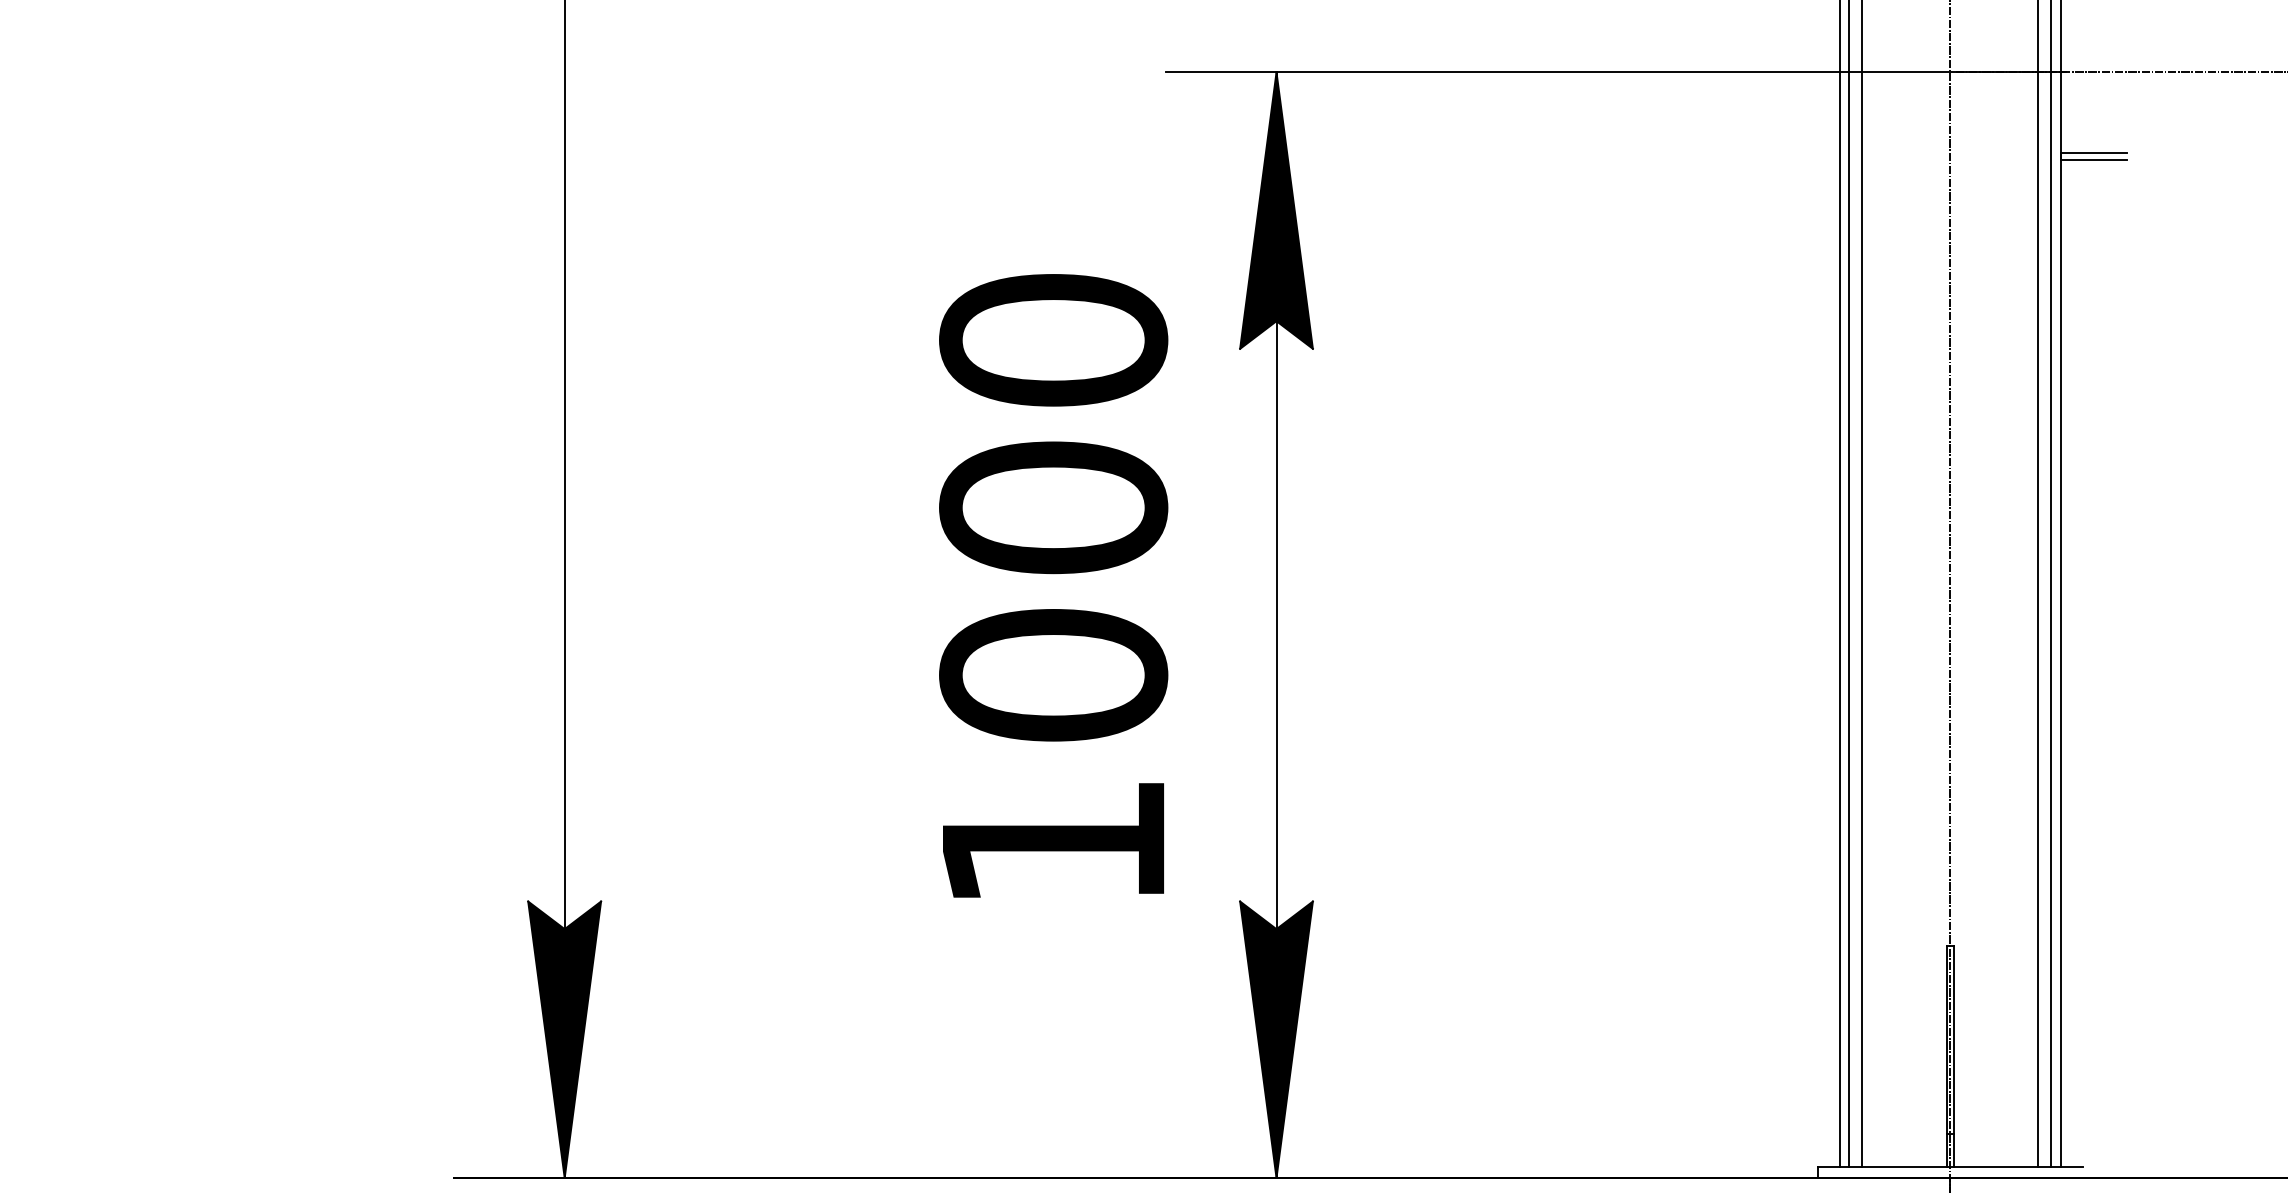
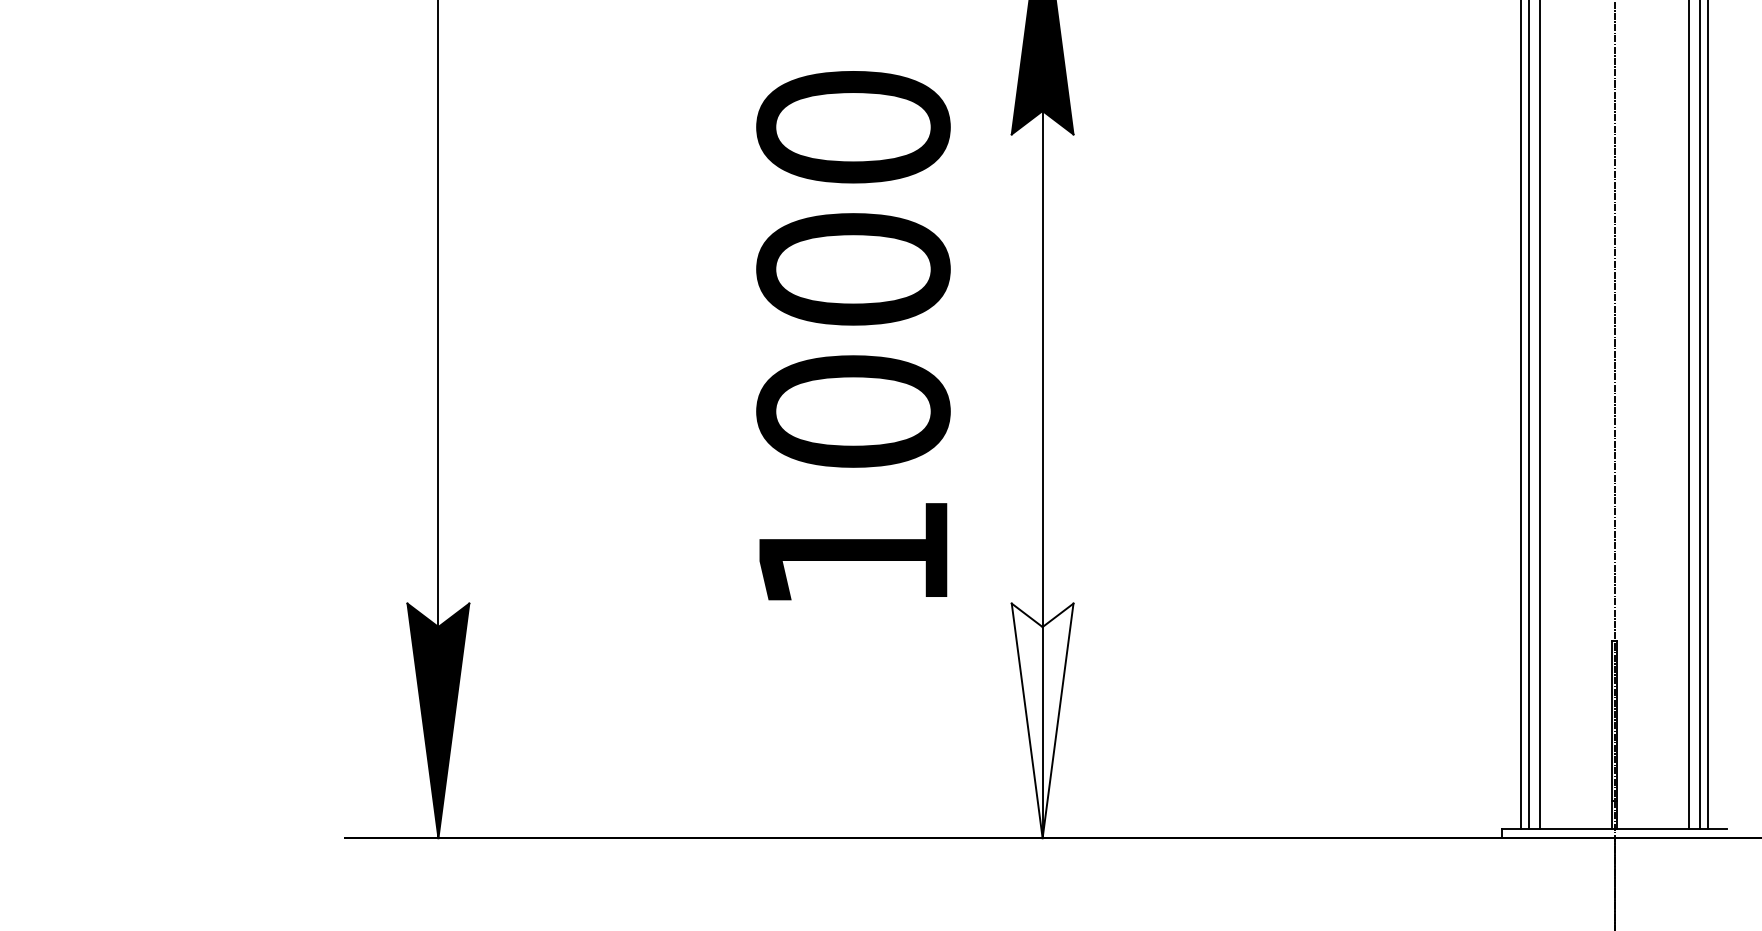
fill: (1276, 1039) -> (1042, 720), removed

